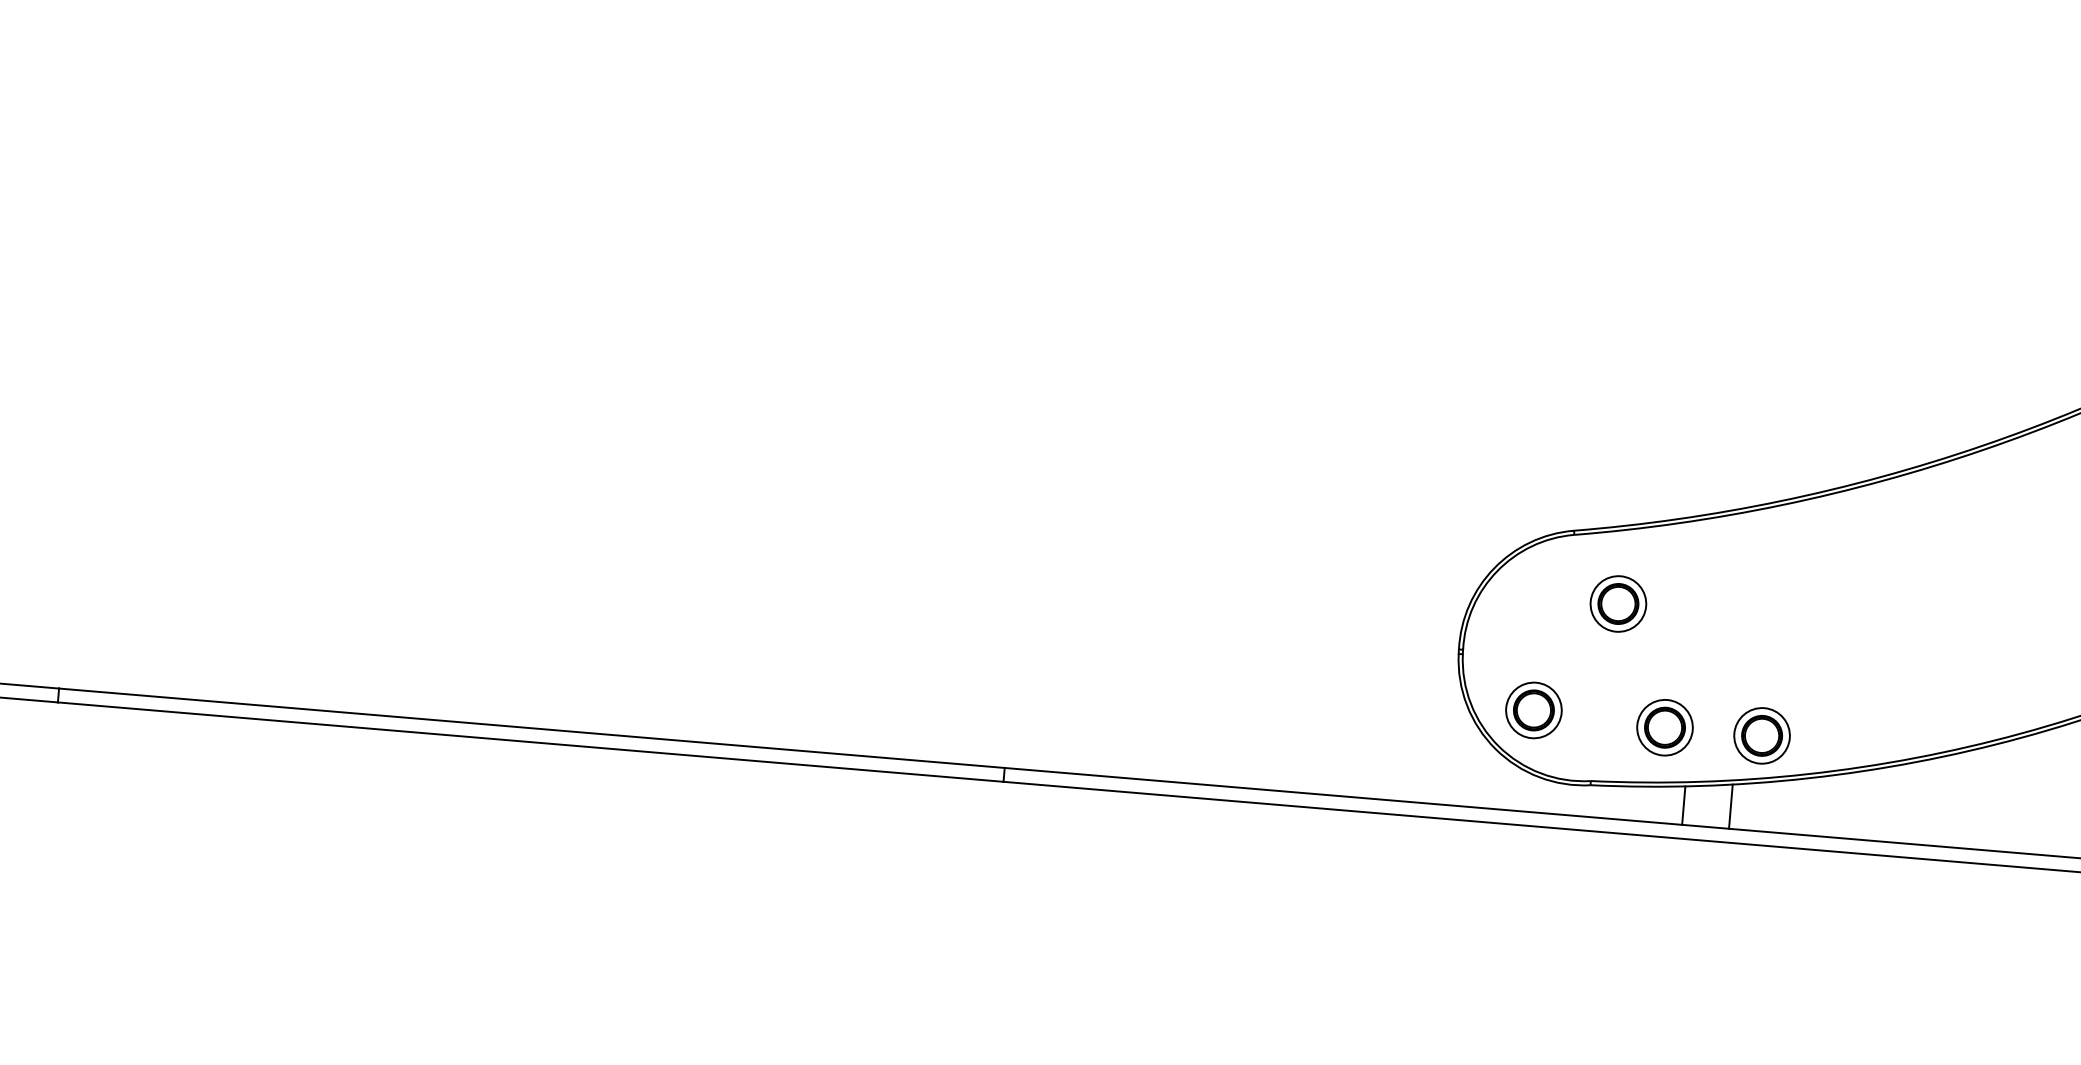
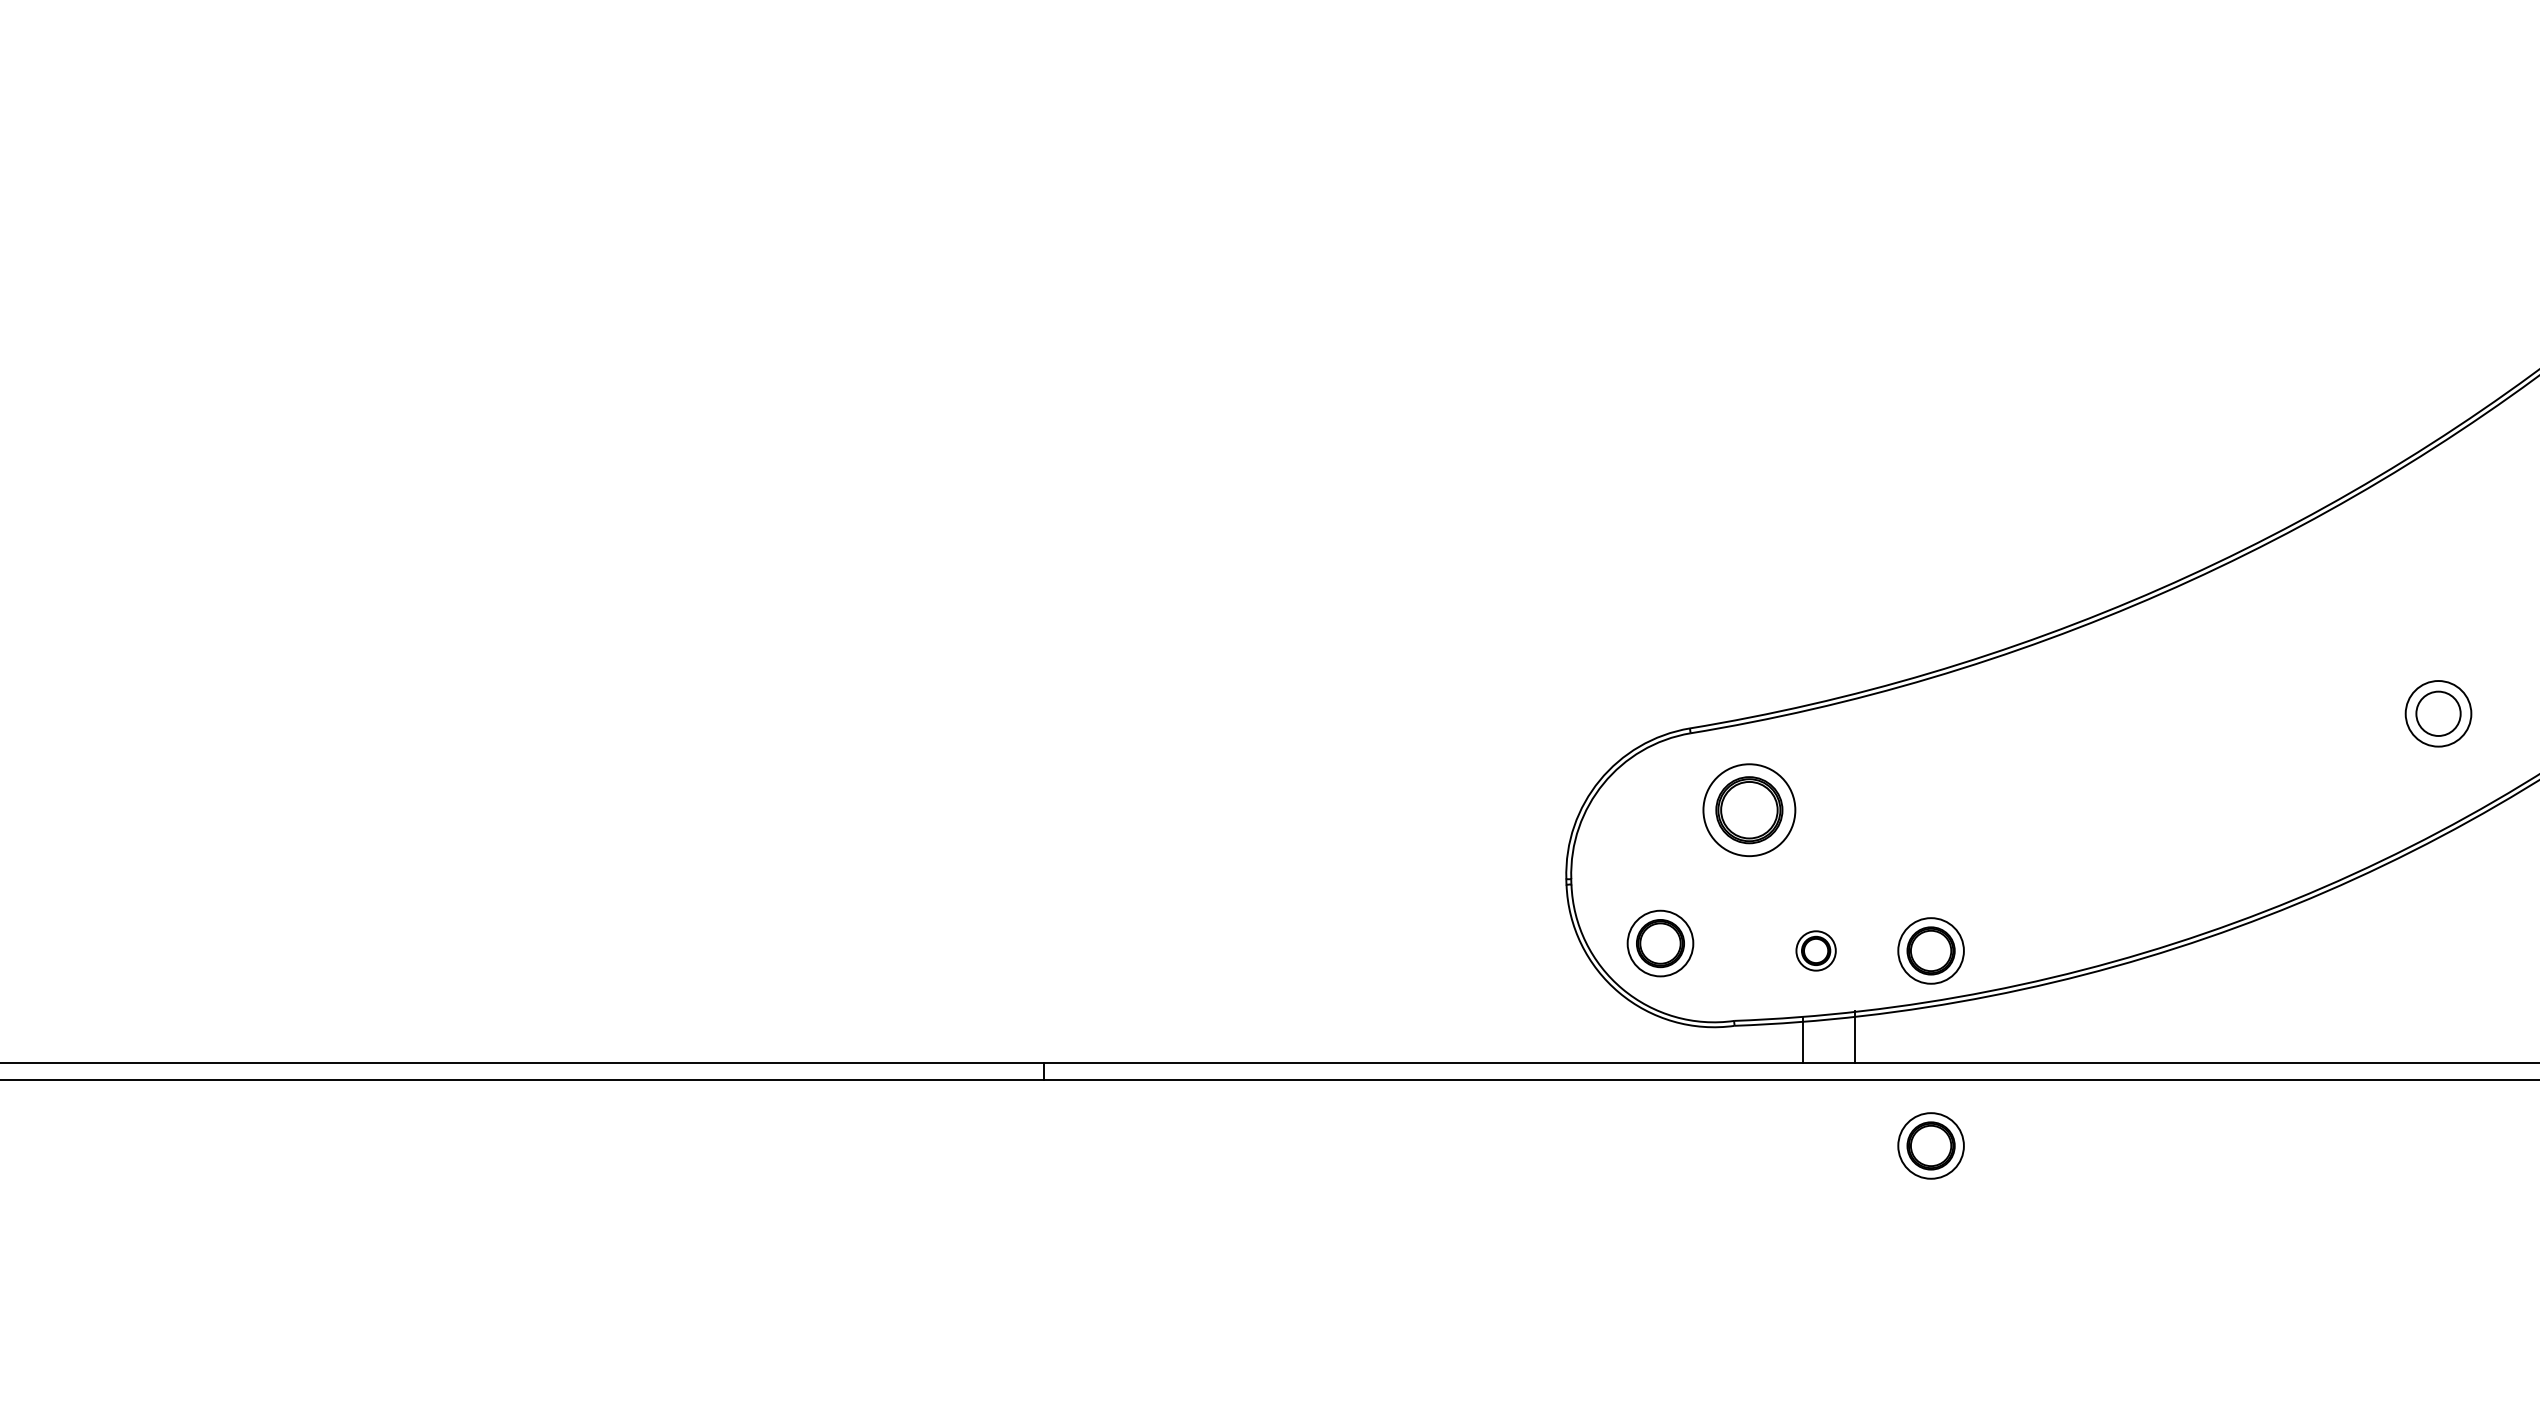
part: (1617, 603) -> (1748, 809), size x1.4
part: (1664, 727) -> (1815, 950), size x0.6
line: (1683, 805) -> (1802, 1040), moved
line: (1730, 806) -> (1855, 1037), moved
part: (1747, 900) -> (1930, 1145), added

